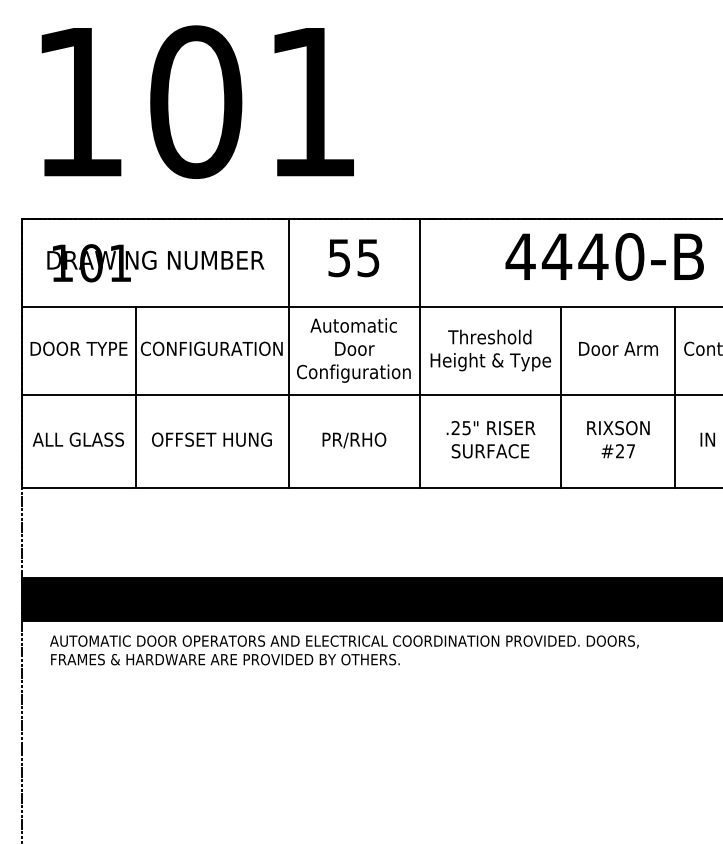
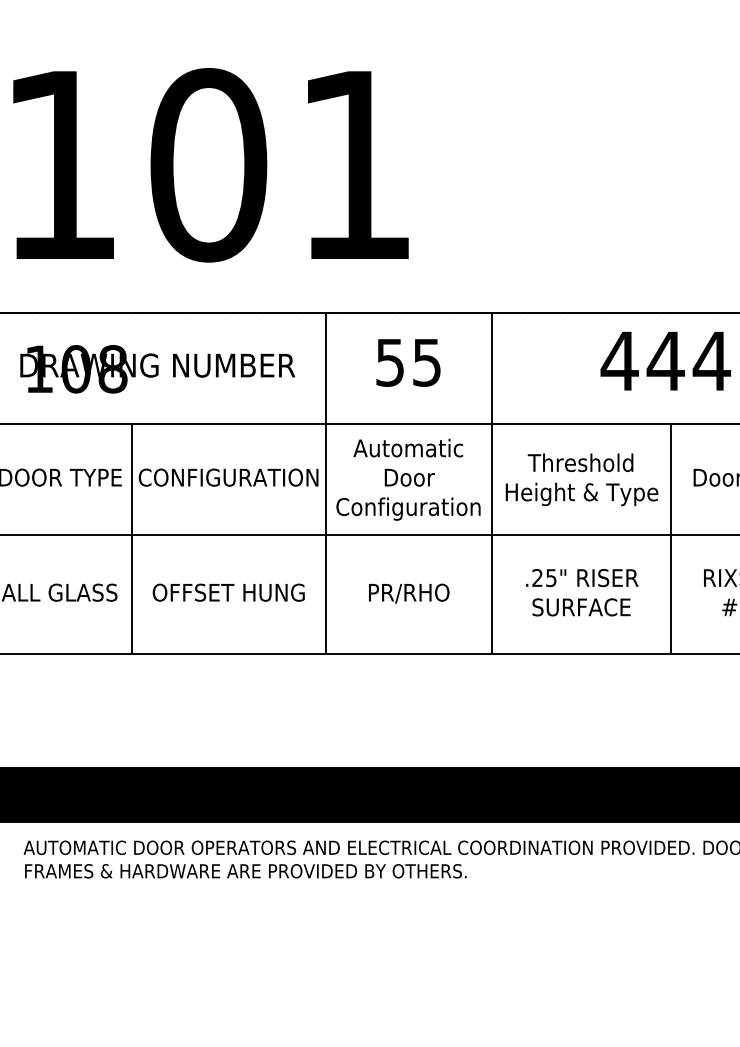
text: (120, 263) -> (112, 369), 101 -> 108

